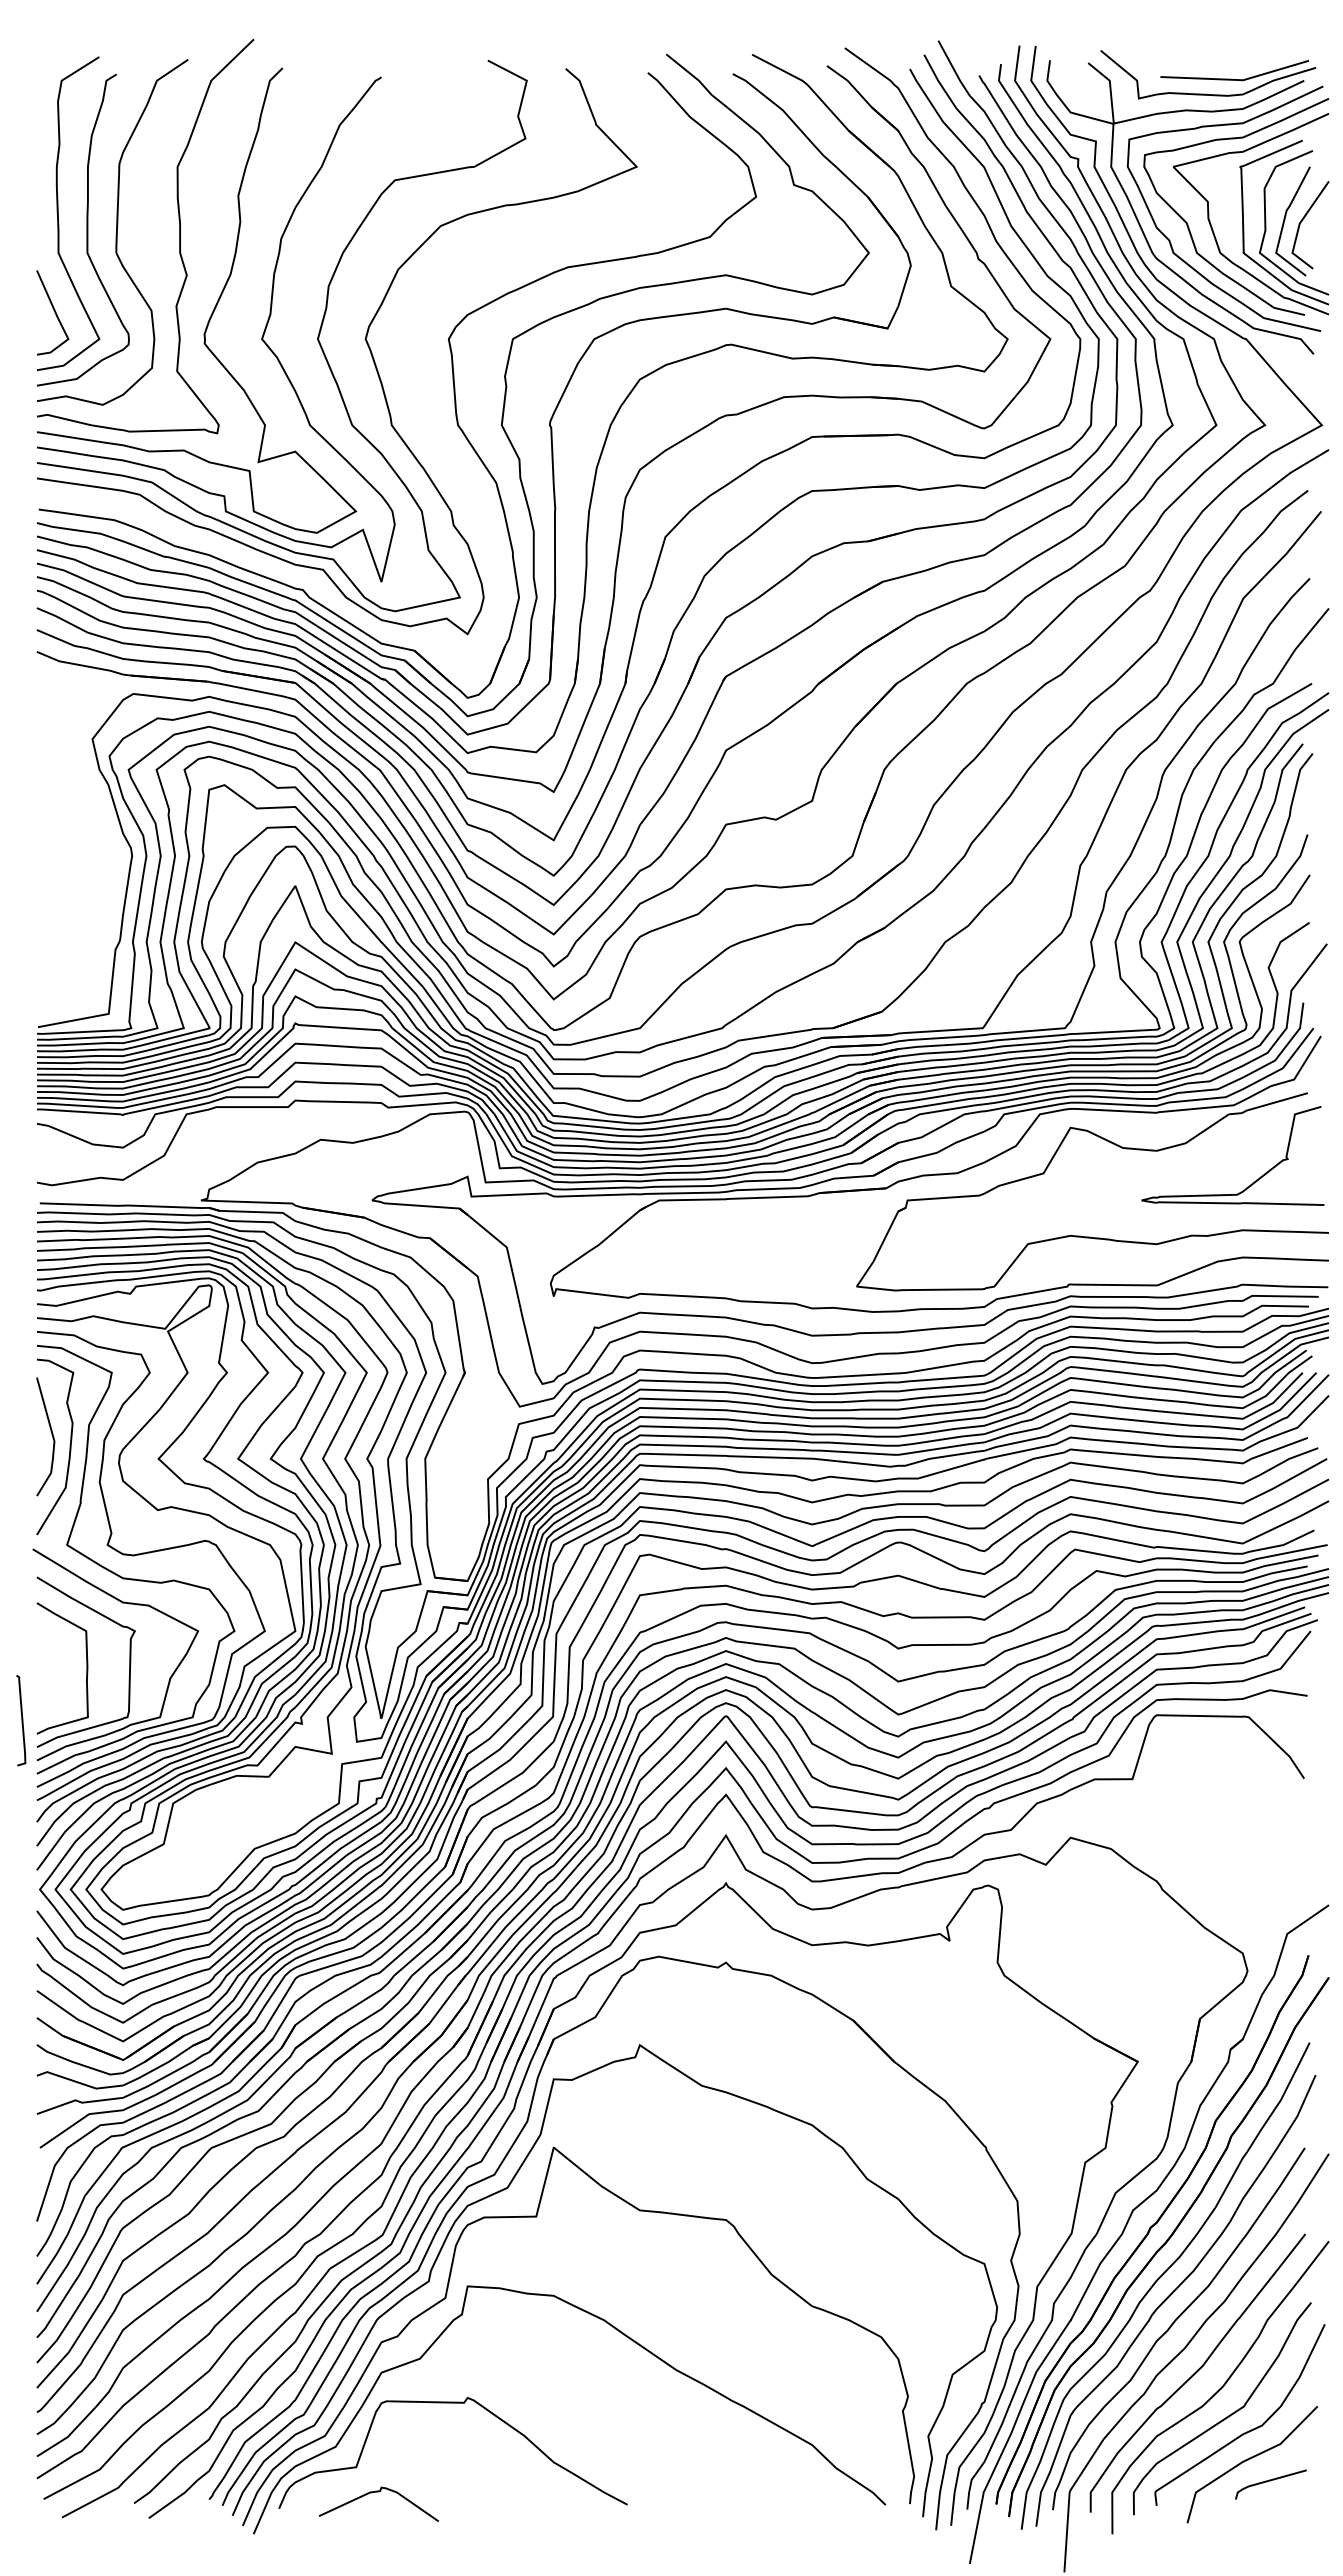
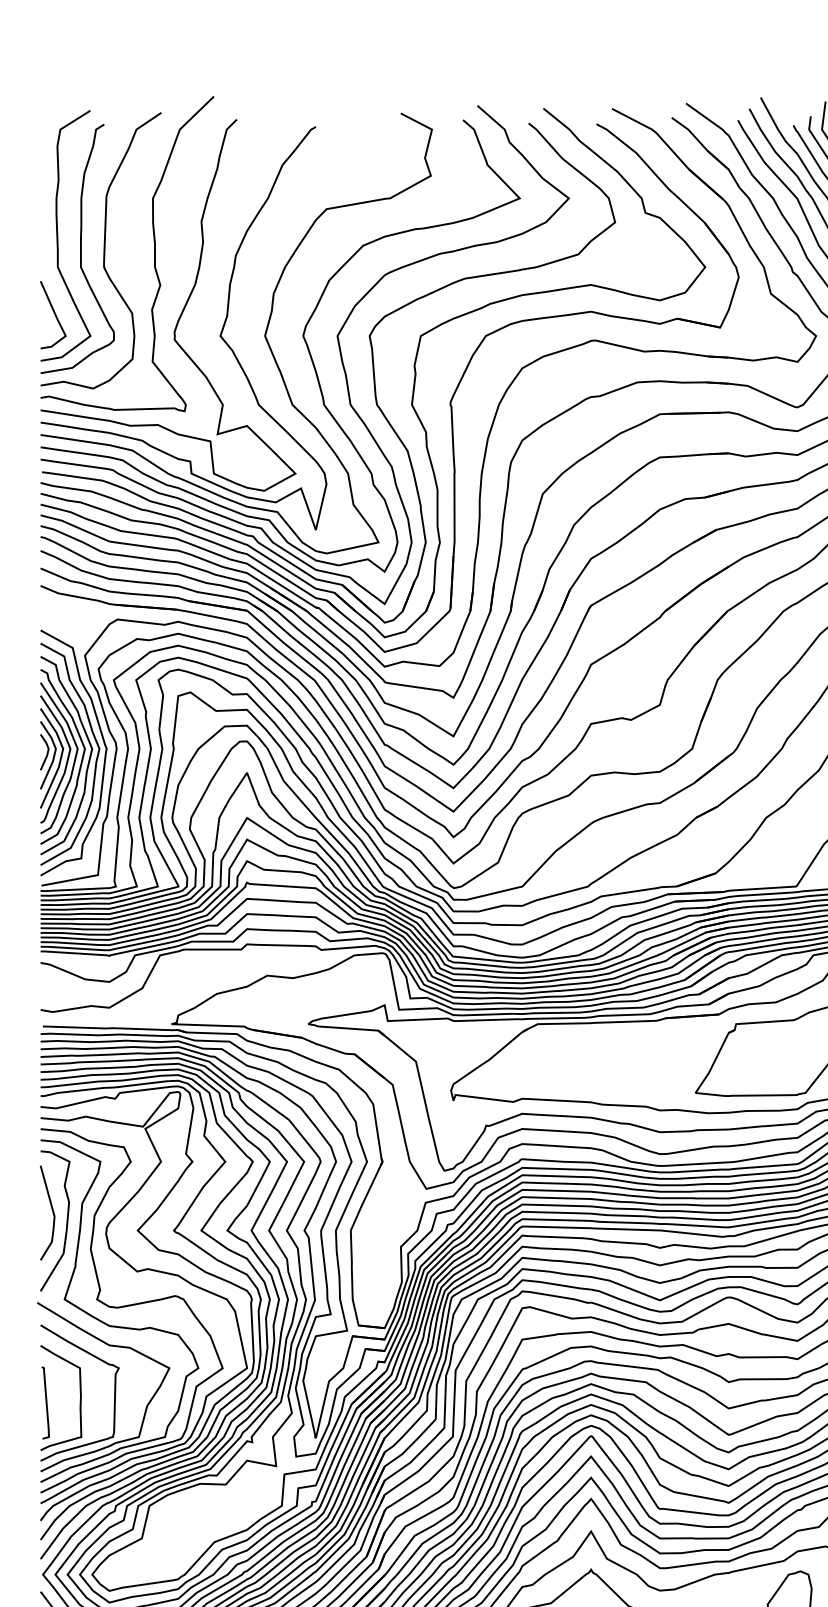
curve: (410, 356) -> (339, 349), added
part: (78, 861) -> (73, 753), added
curve: (21, 1720) -> (45, 1402), moved

